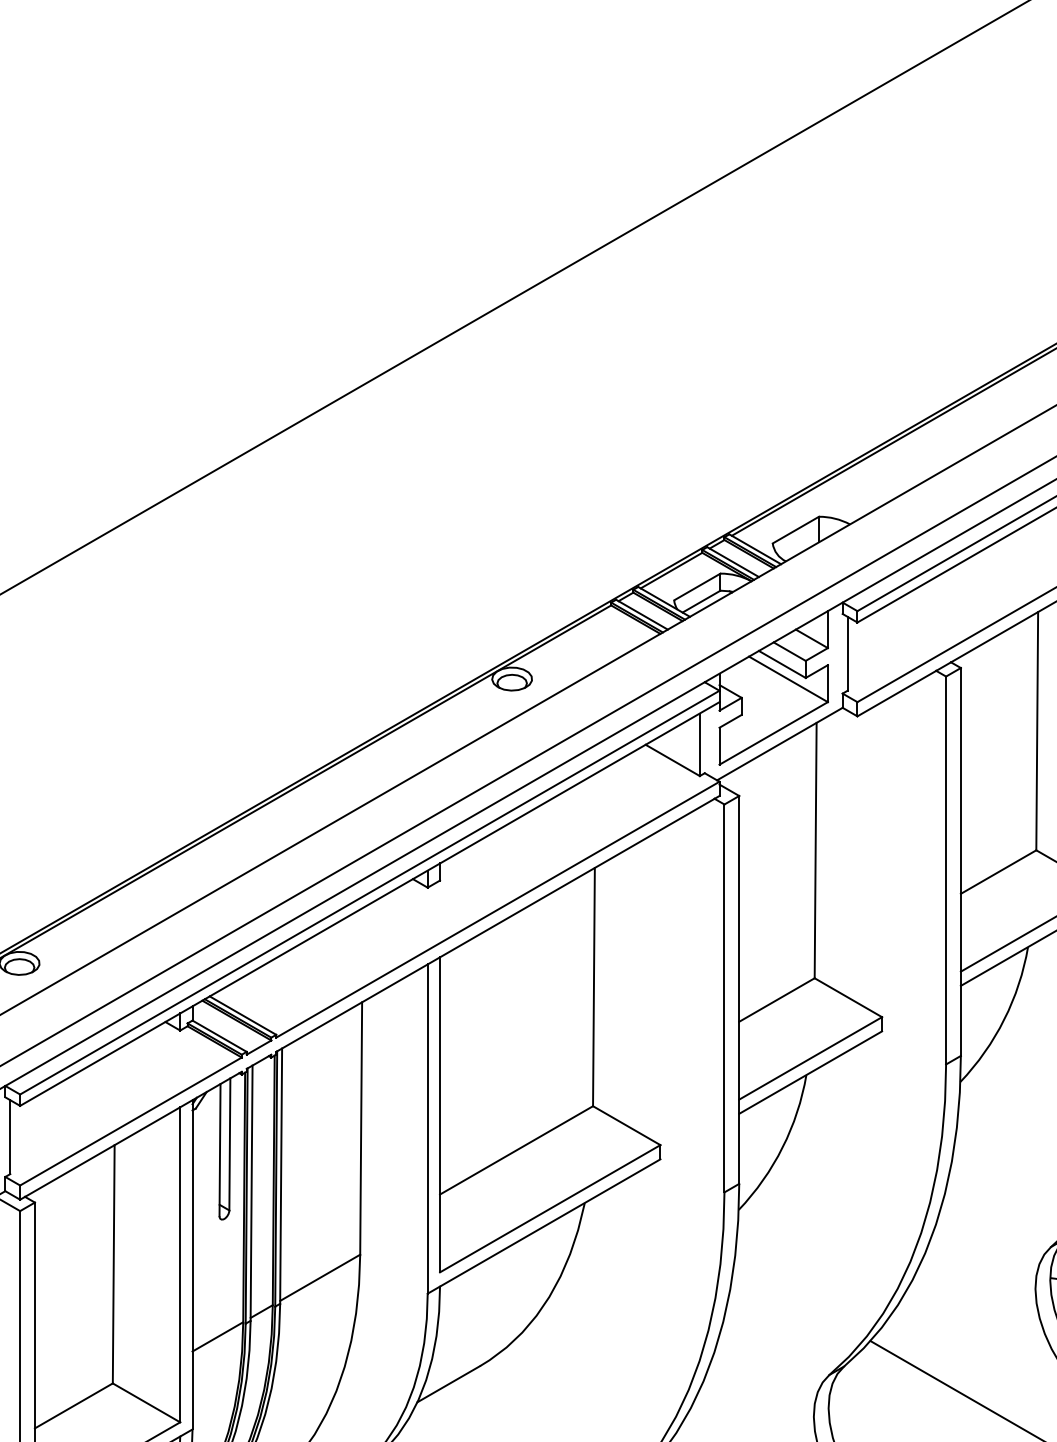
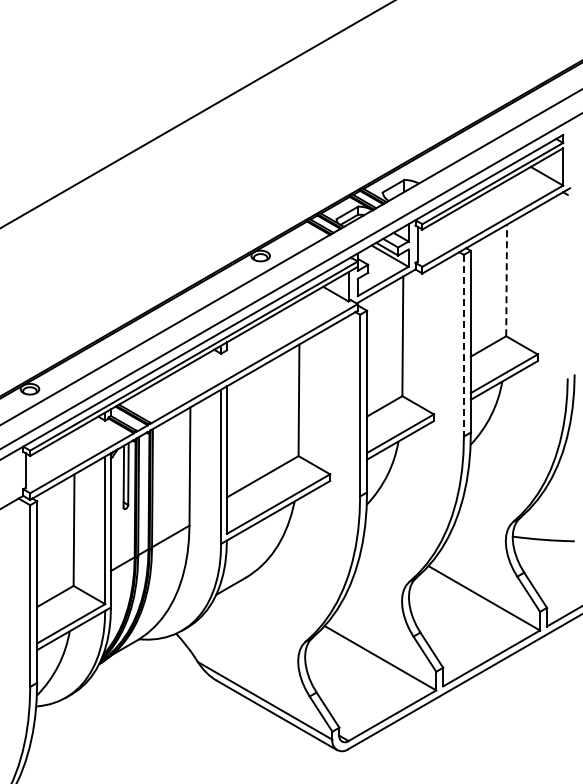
line: (1036, 731) -> (506, 280), solid -> dashed
line: (945, 870) -> (463, 345), solid -> dashed

